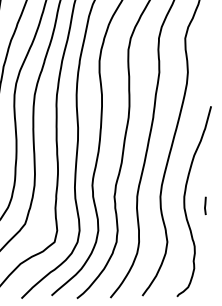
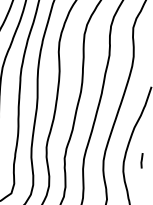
line: (205, 205) -> (141, 160), moved

